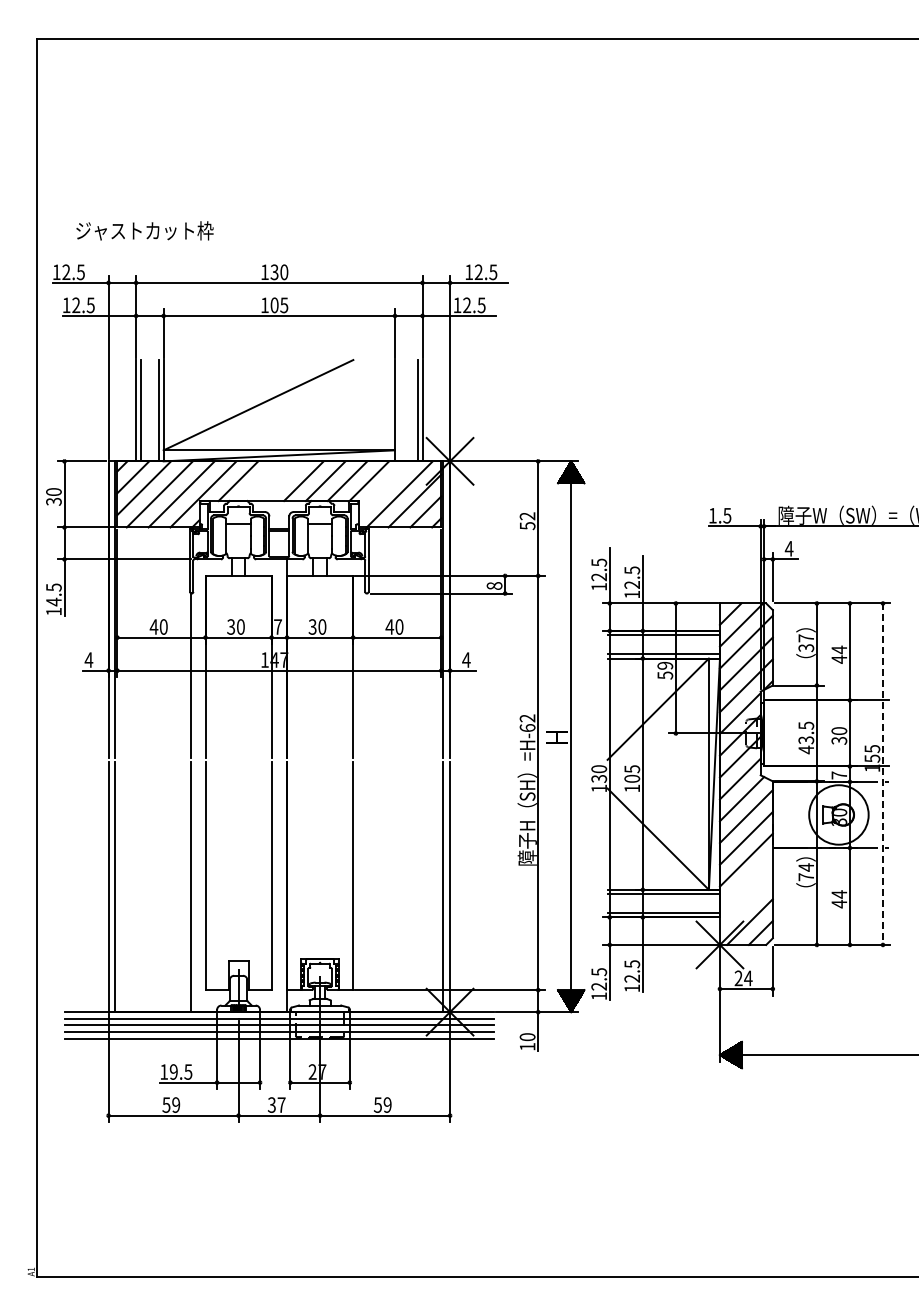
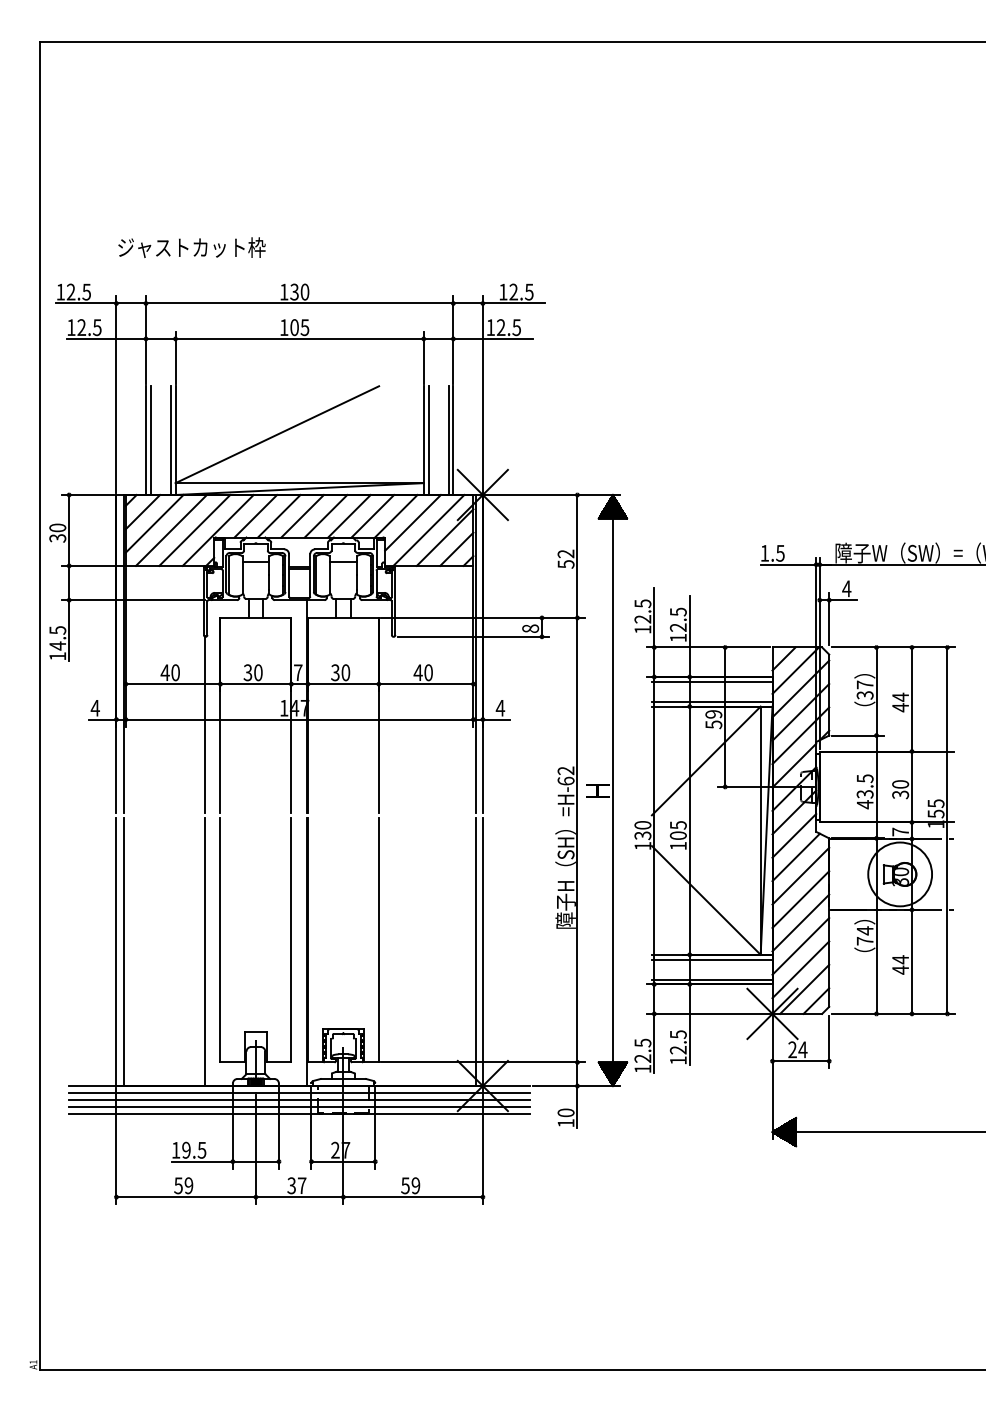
text: (144, 230) -> (191, 247), moved
line: (399, 410) -> (428, 440), added
line: (260, 481) -> (279, 516), added
line: (281, 481) -> (301, 516), added
line: (384, 487) -> (412, 523), added
line: (882, 774) -> (946, 831), dashed -> solid
line: (745, 881) -> (799, 945), added
line: (745, 903) -> (799, 969), added

